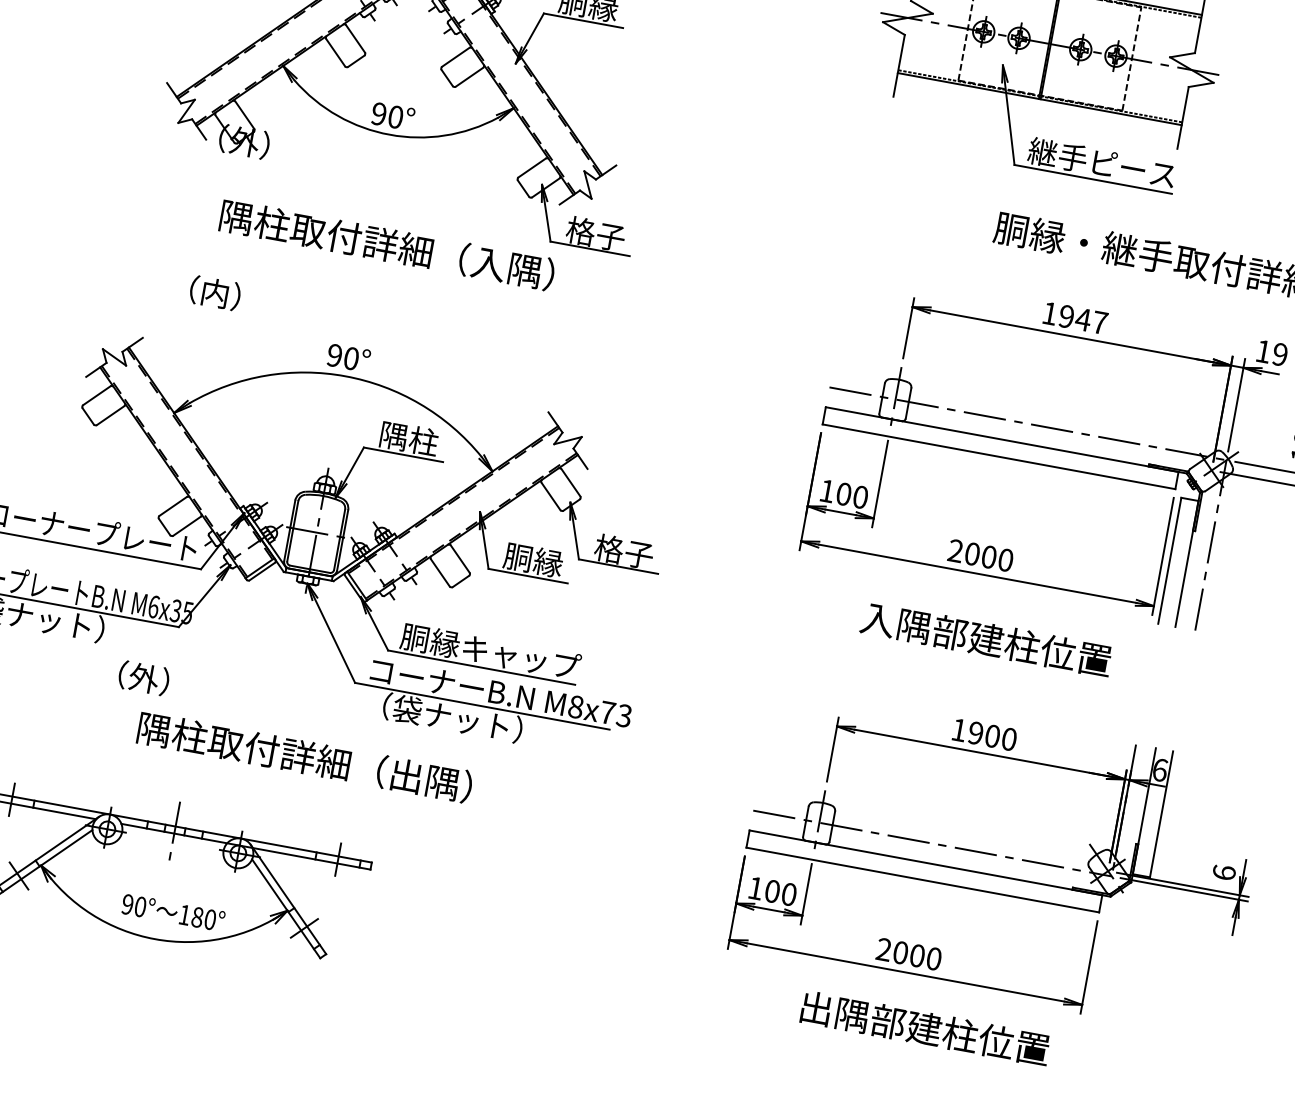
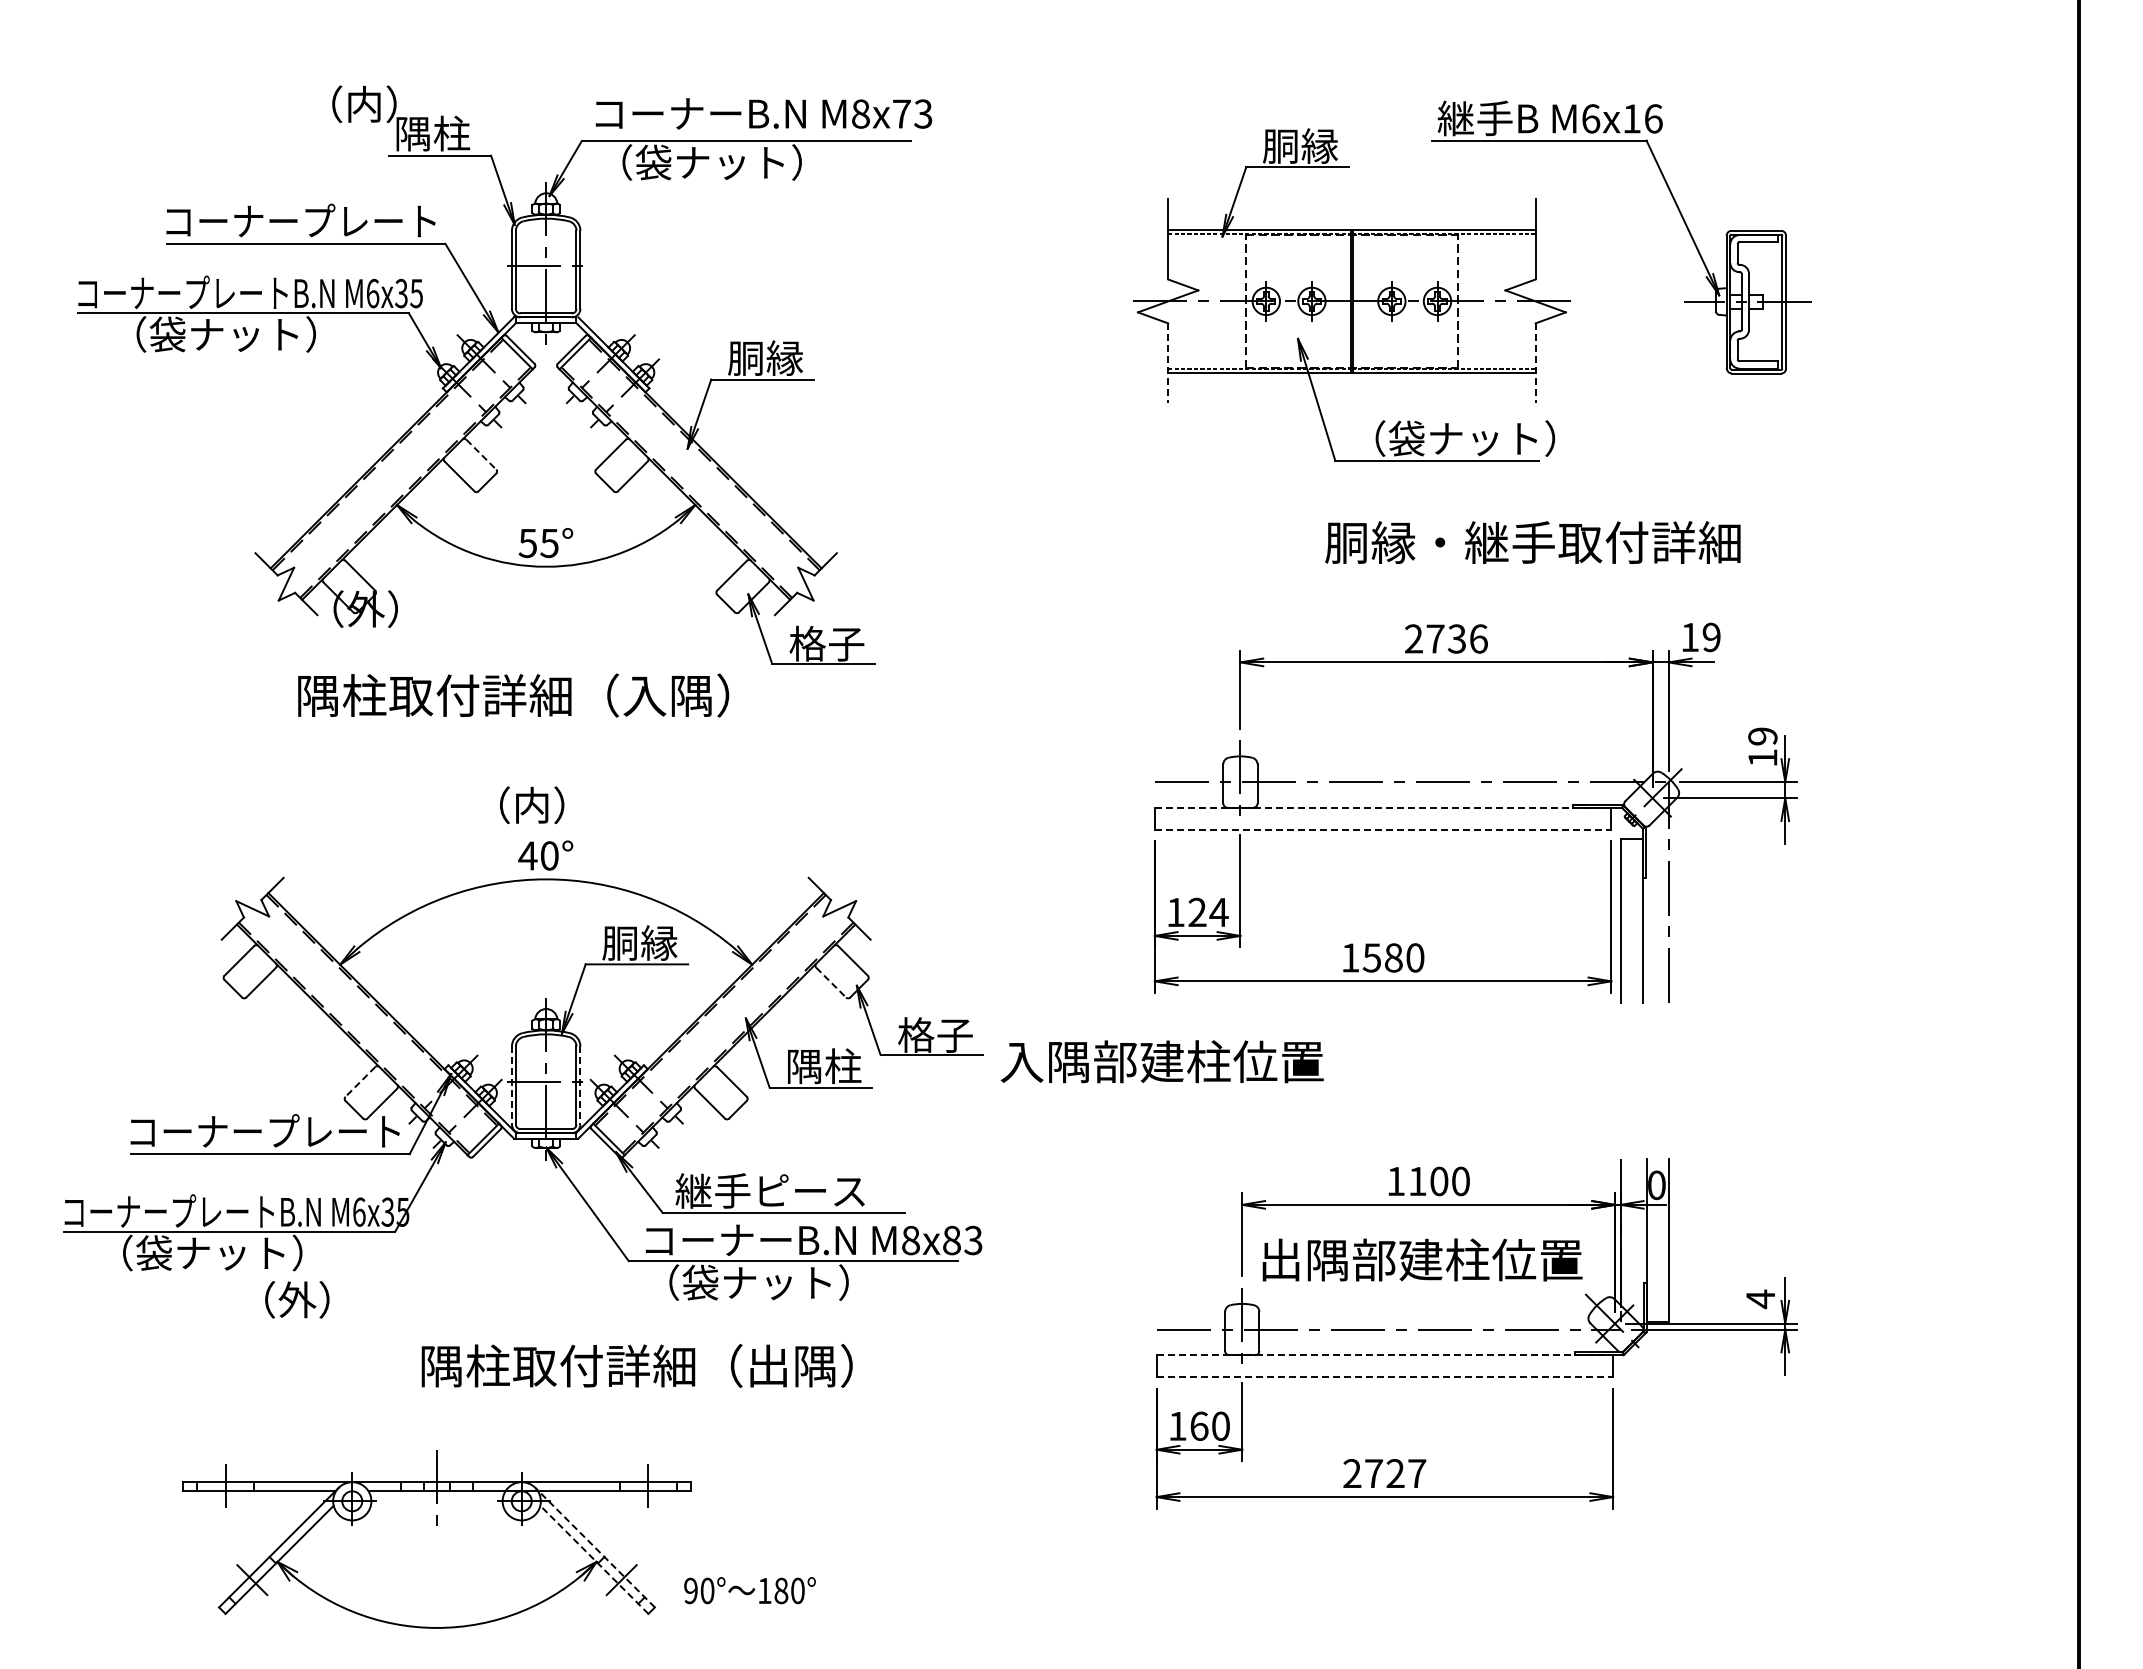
line: (355, 38) -> (481, 454), solid -> dashed
line: (899, 65) -> (1168, 363), solid -> dashed
text: (387, 115) -> (538, 543), 90° -> 55°
line: (1182, 118) -> (1535, 363), solid -> dashed
text: (1108, 164) -> (1452, 438), 継手ピース -> （袋ナット）
text: (387, 245) -> (513, 695), moved
text: (215, 293) -> (532, 805), moved
text: (1075, 317) -> (1446, 638), 1947 -> 2736
text: (334, 355) -> (527, 855), 90° -> 40°
text: (408, 438) -> (639, 942), 隅柱 -> 胴縁
line: (1002, 439) -> (1383, 807), solid -> dashed
line: (999, 456) -> (1383, 829), solid -> dashed
text: (852, 495) -> (1208, 912), 100 -> 124
line: (551, 496) -> (831, 982), solid -> dashed
line: (173, 506) -> (360, 1082), solid -> dashed
line: (289, 531) -> (511, 1086), solid -> dashed
line: (342, 541) -> (580, 1086), solid -> dashed
text: (972, 553) -> (1371, 957), 2000 -> 1580
text: (533, 560) -> (823, 1066), 胴縁 -> 隅柱
text: (985, 639) -> (1161, 1061), moved
text: (490, 652) -> (791, 1191), 胴縁キャップ -> 継手ピース
text: (144, 678) -> (297, 1299), moved
text: (607, 712) -> (951, 1240), M8x73 -> M8x83
text: (975, 733) -> (1417, 1181), 1900 -> 1100
text: (304, 757) -> (636, 1365), moved
text: (1160, 769) -> (1656, 1184), 6 -> 0
line: (926, 863) -> (1385, 1355), solid -> dashed
text: (1224, 873) -> (1760, 1299), 6 -> 4
line: (923, 880) -> (1385, 1377), solid -> dashed
text: (772, 890) -> (1199, 1425), 100 -> 160
line: (288, 899) -> (595, 1547), solid -> dashed
line: (286, 908) -> (594, 1559), solid -> dashed
text: (172, 912) -> (749, 1590), moved
text: (917, 955) -> (1395, 1473), 2000 -> 2727
text: (925, 1028) -> (1422, 1259), moved

